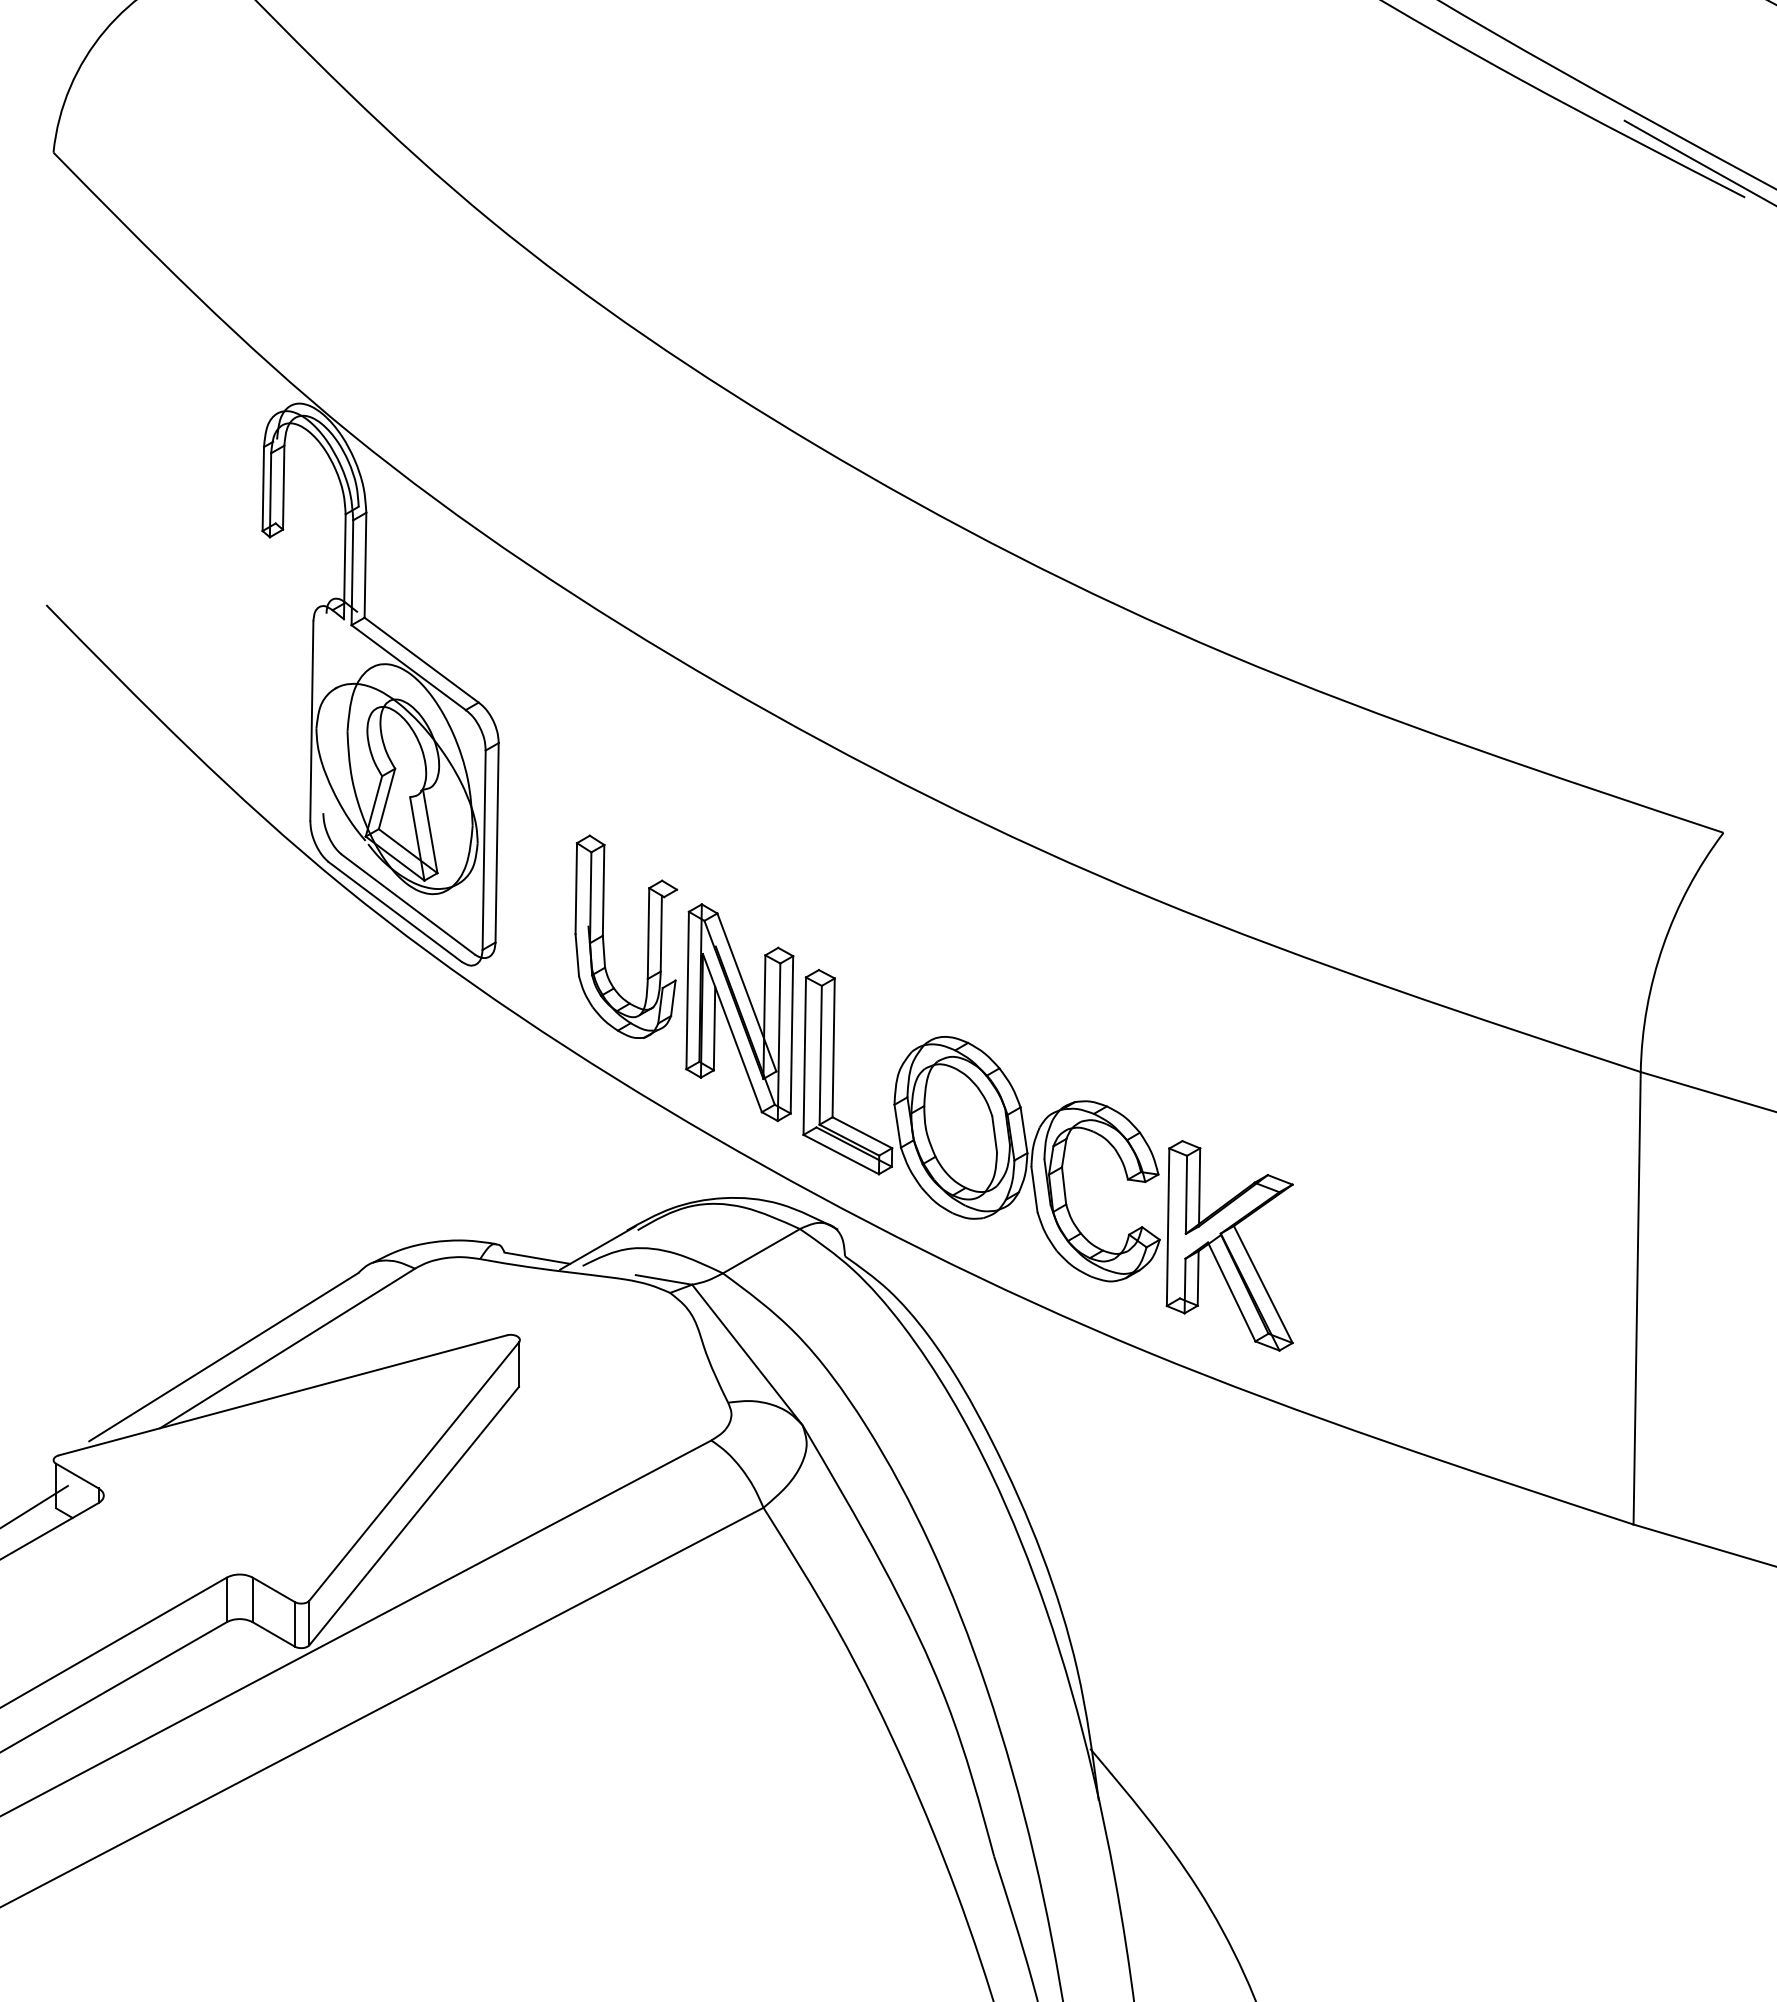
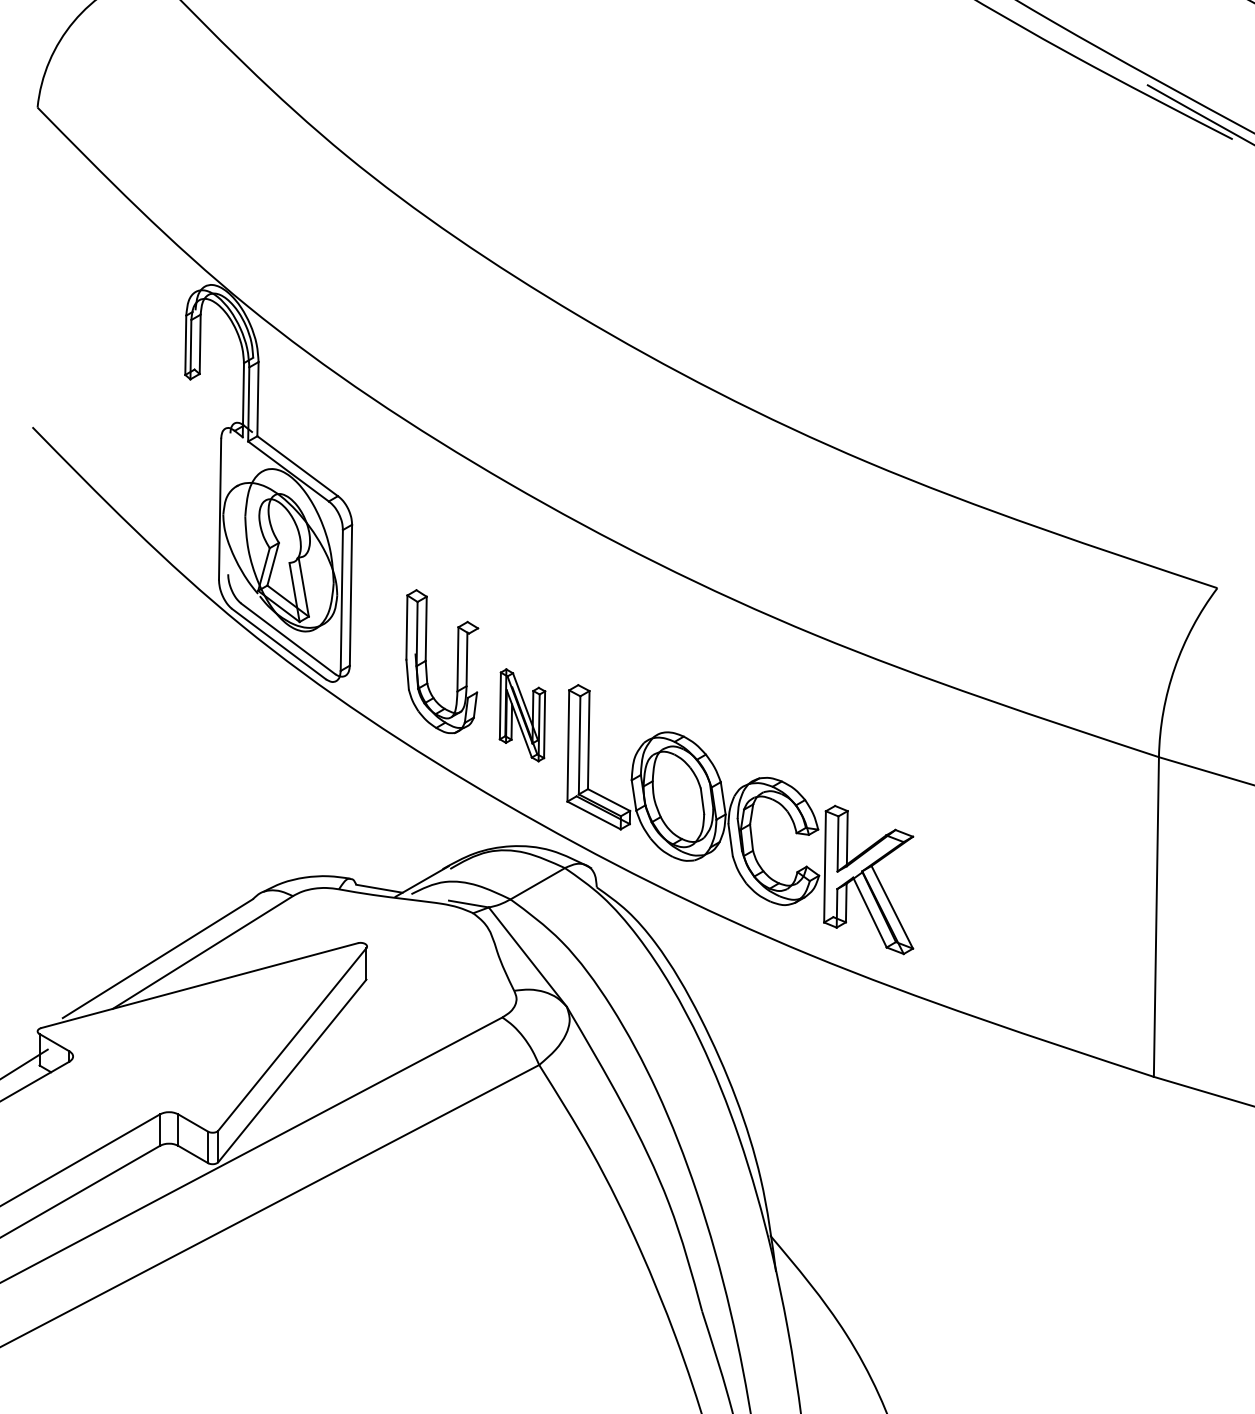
part: (739, 1012) -> (522, 715), size x0.6

